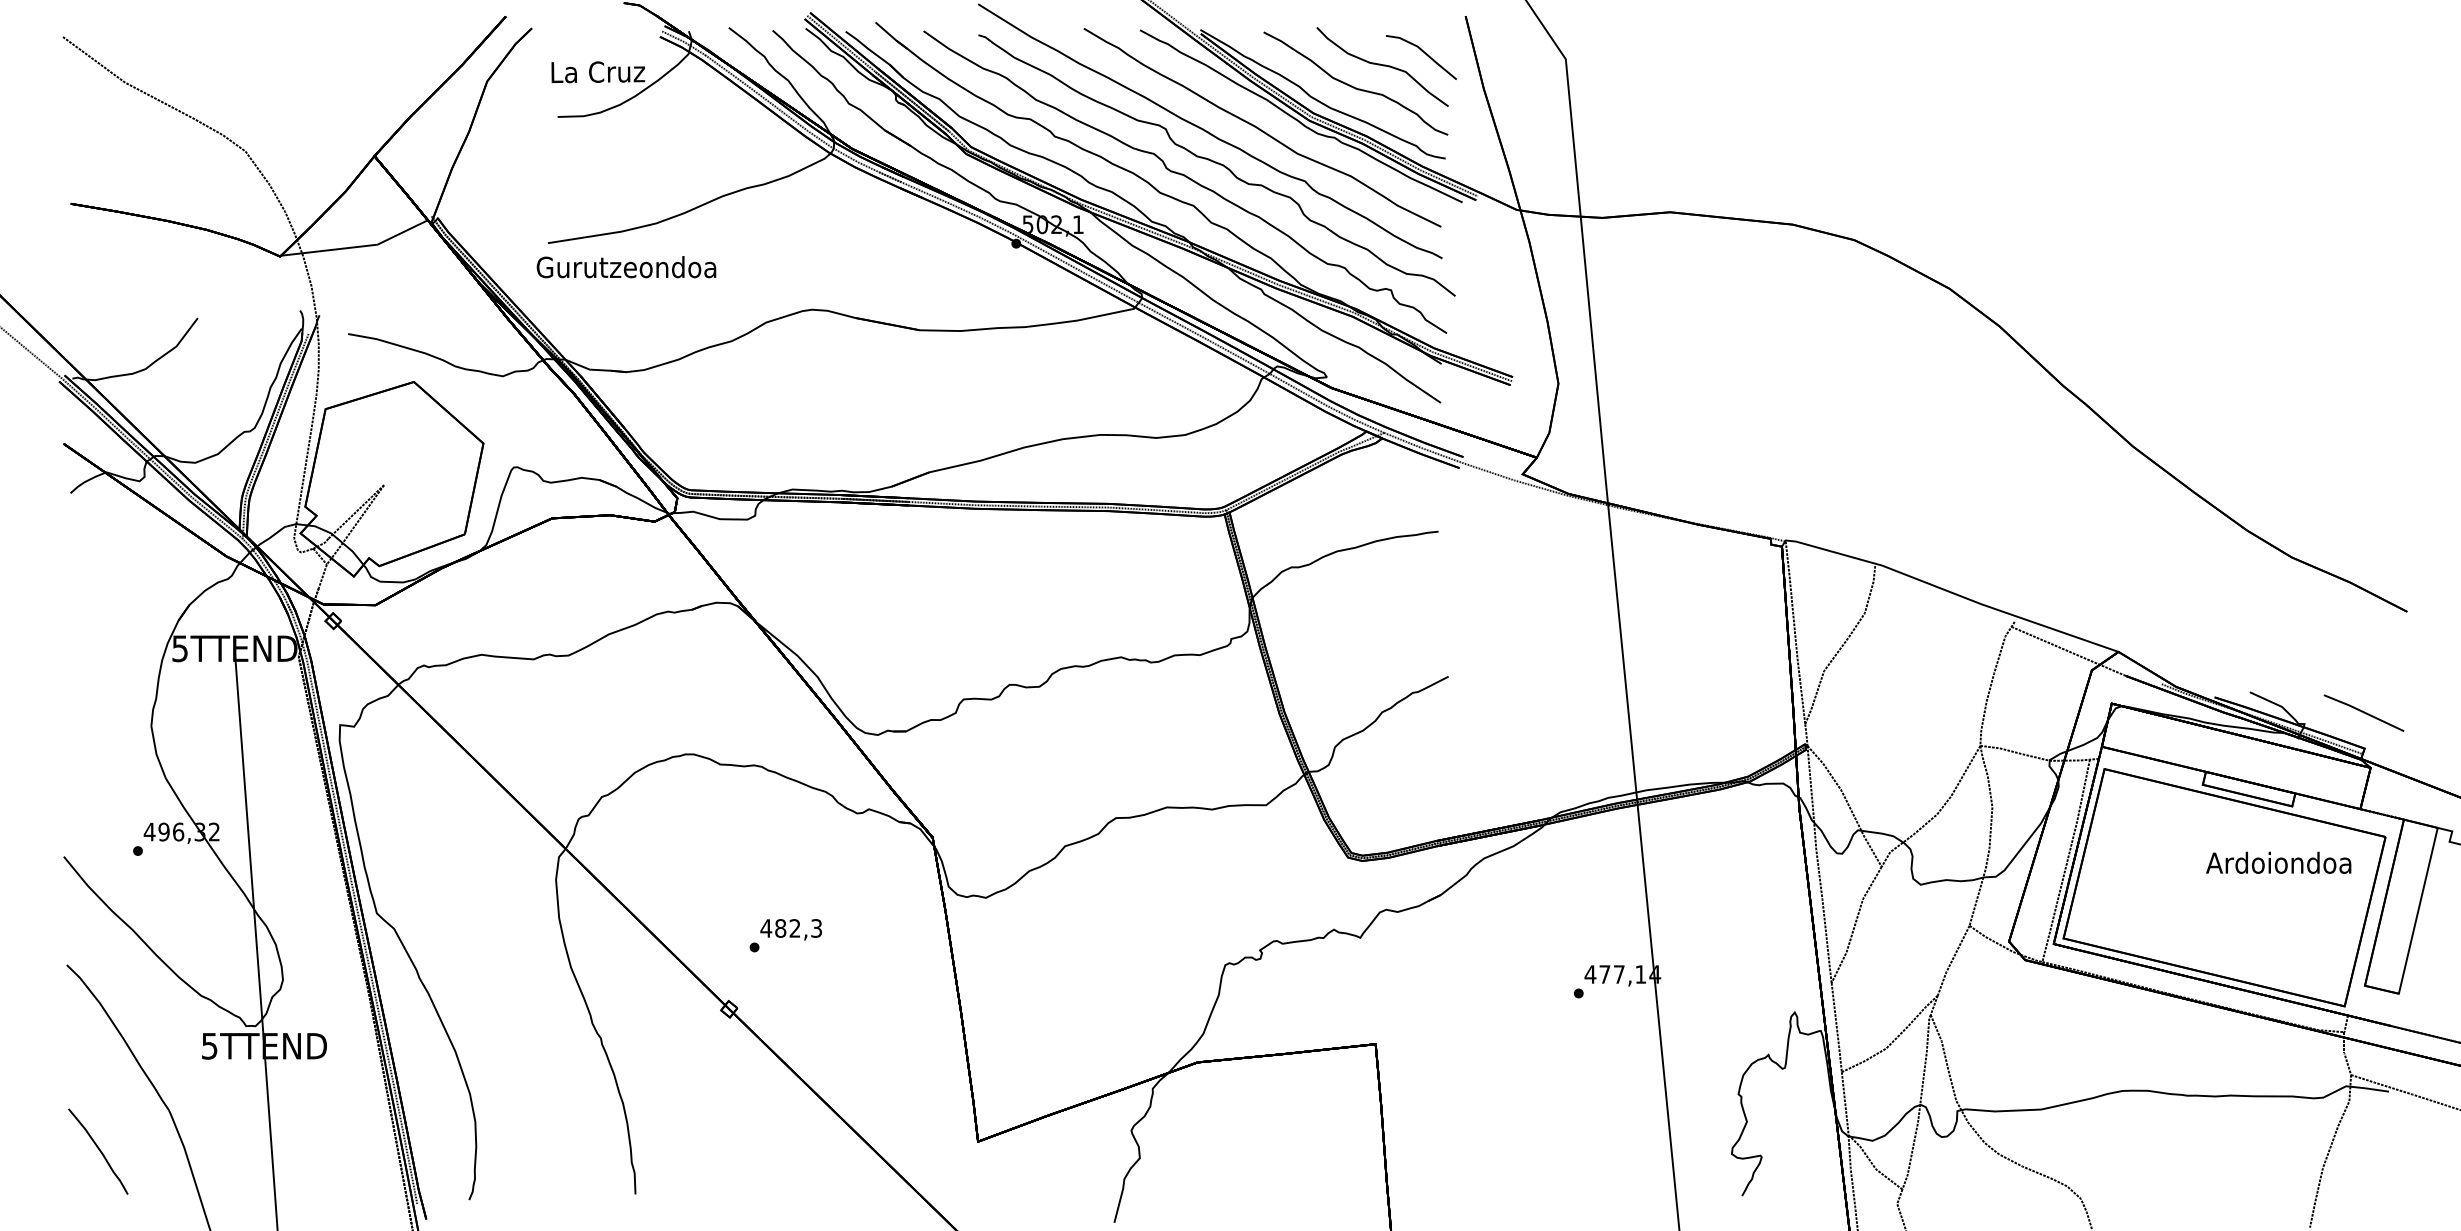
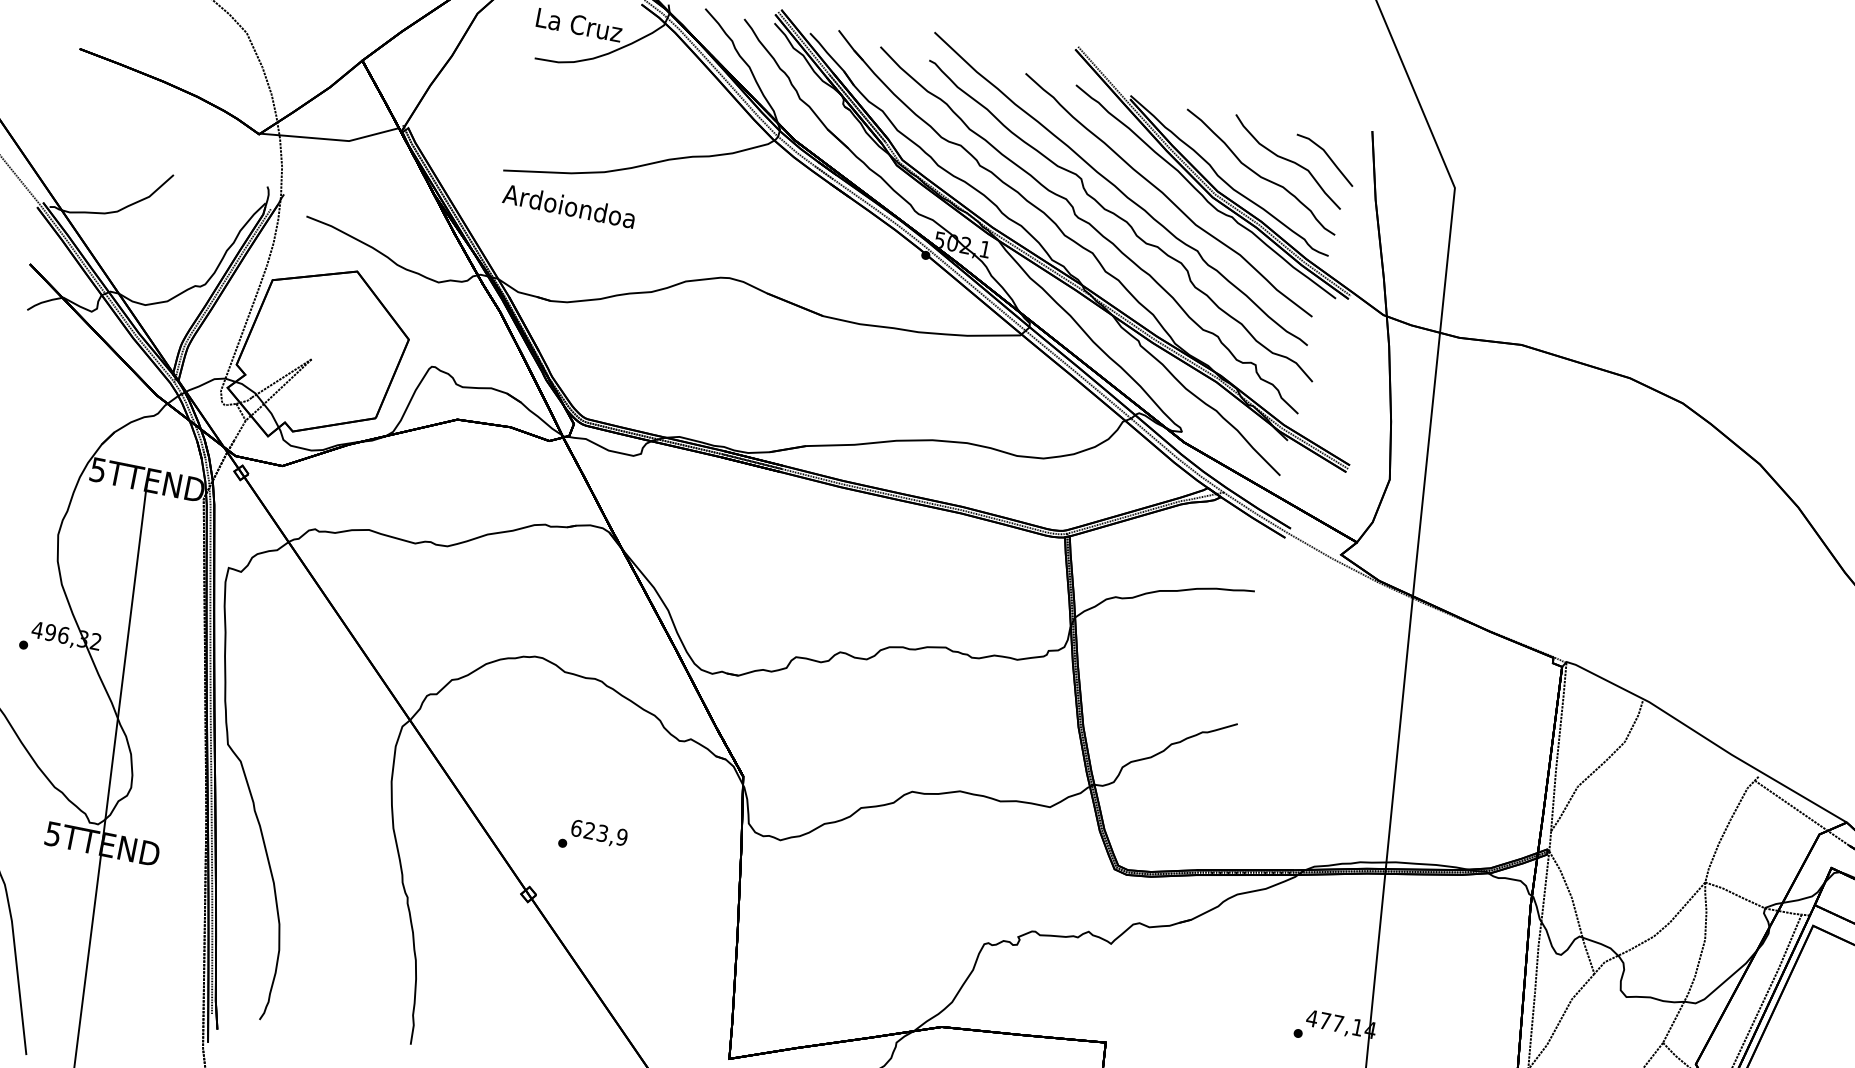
text: (626, 267) -> (569, 206), Gurutzeondoa -> Ardoiondoa
text: (791, 928) -> (599, 832), 482,3 -> 623,9

